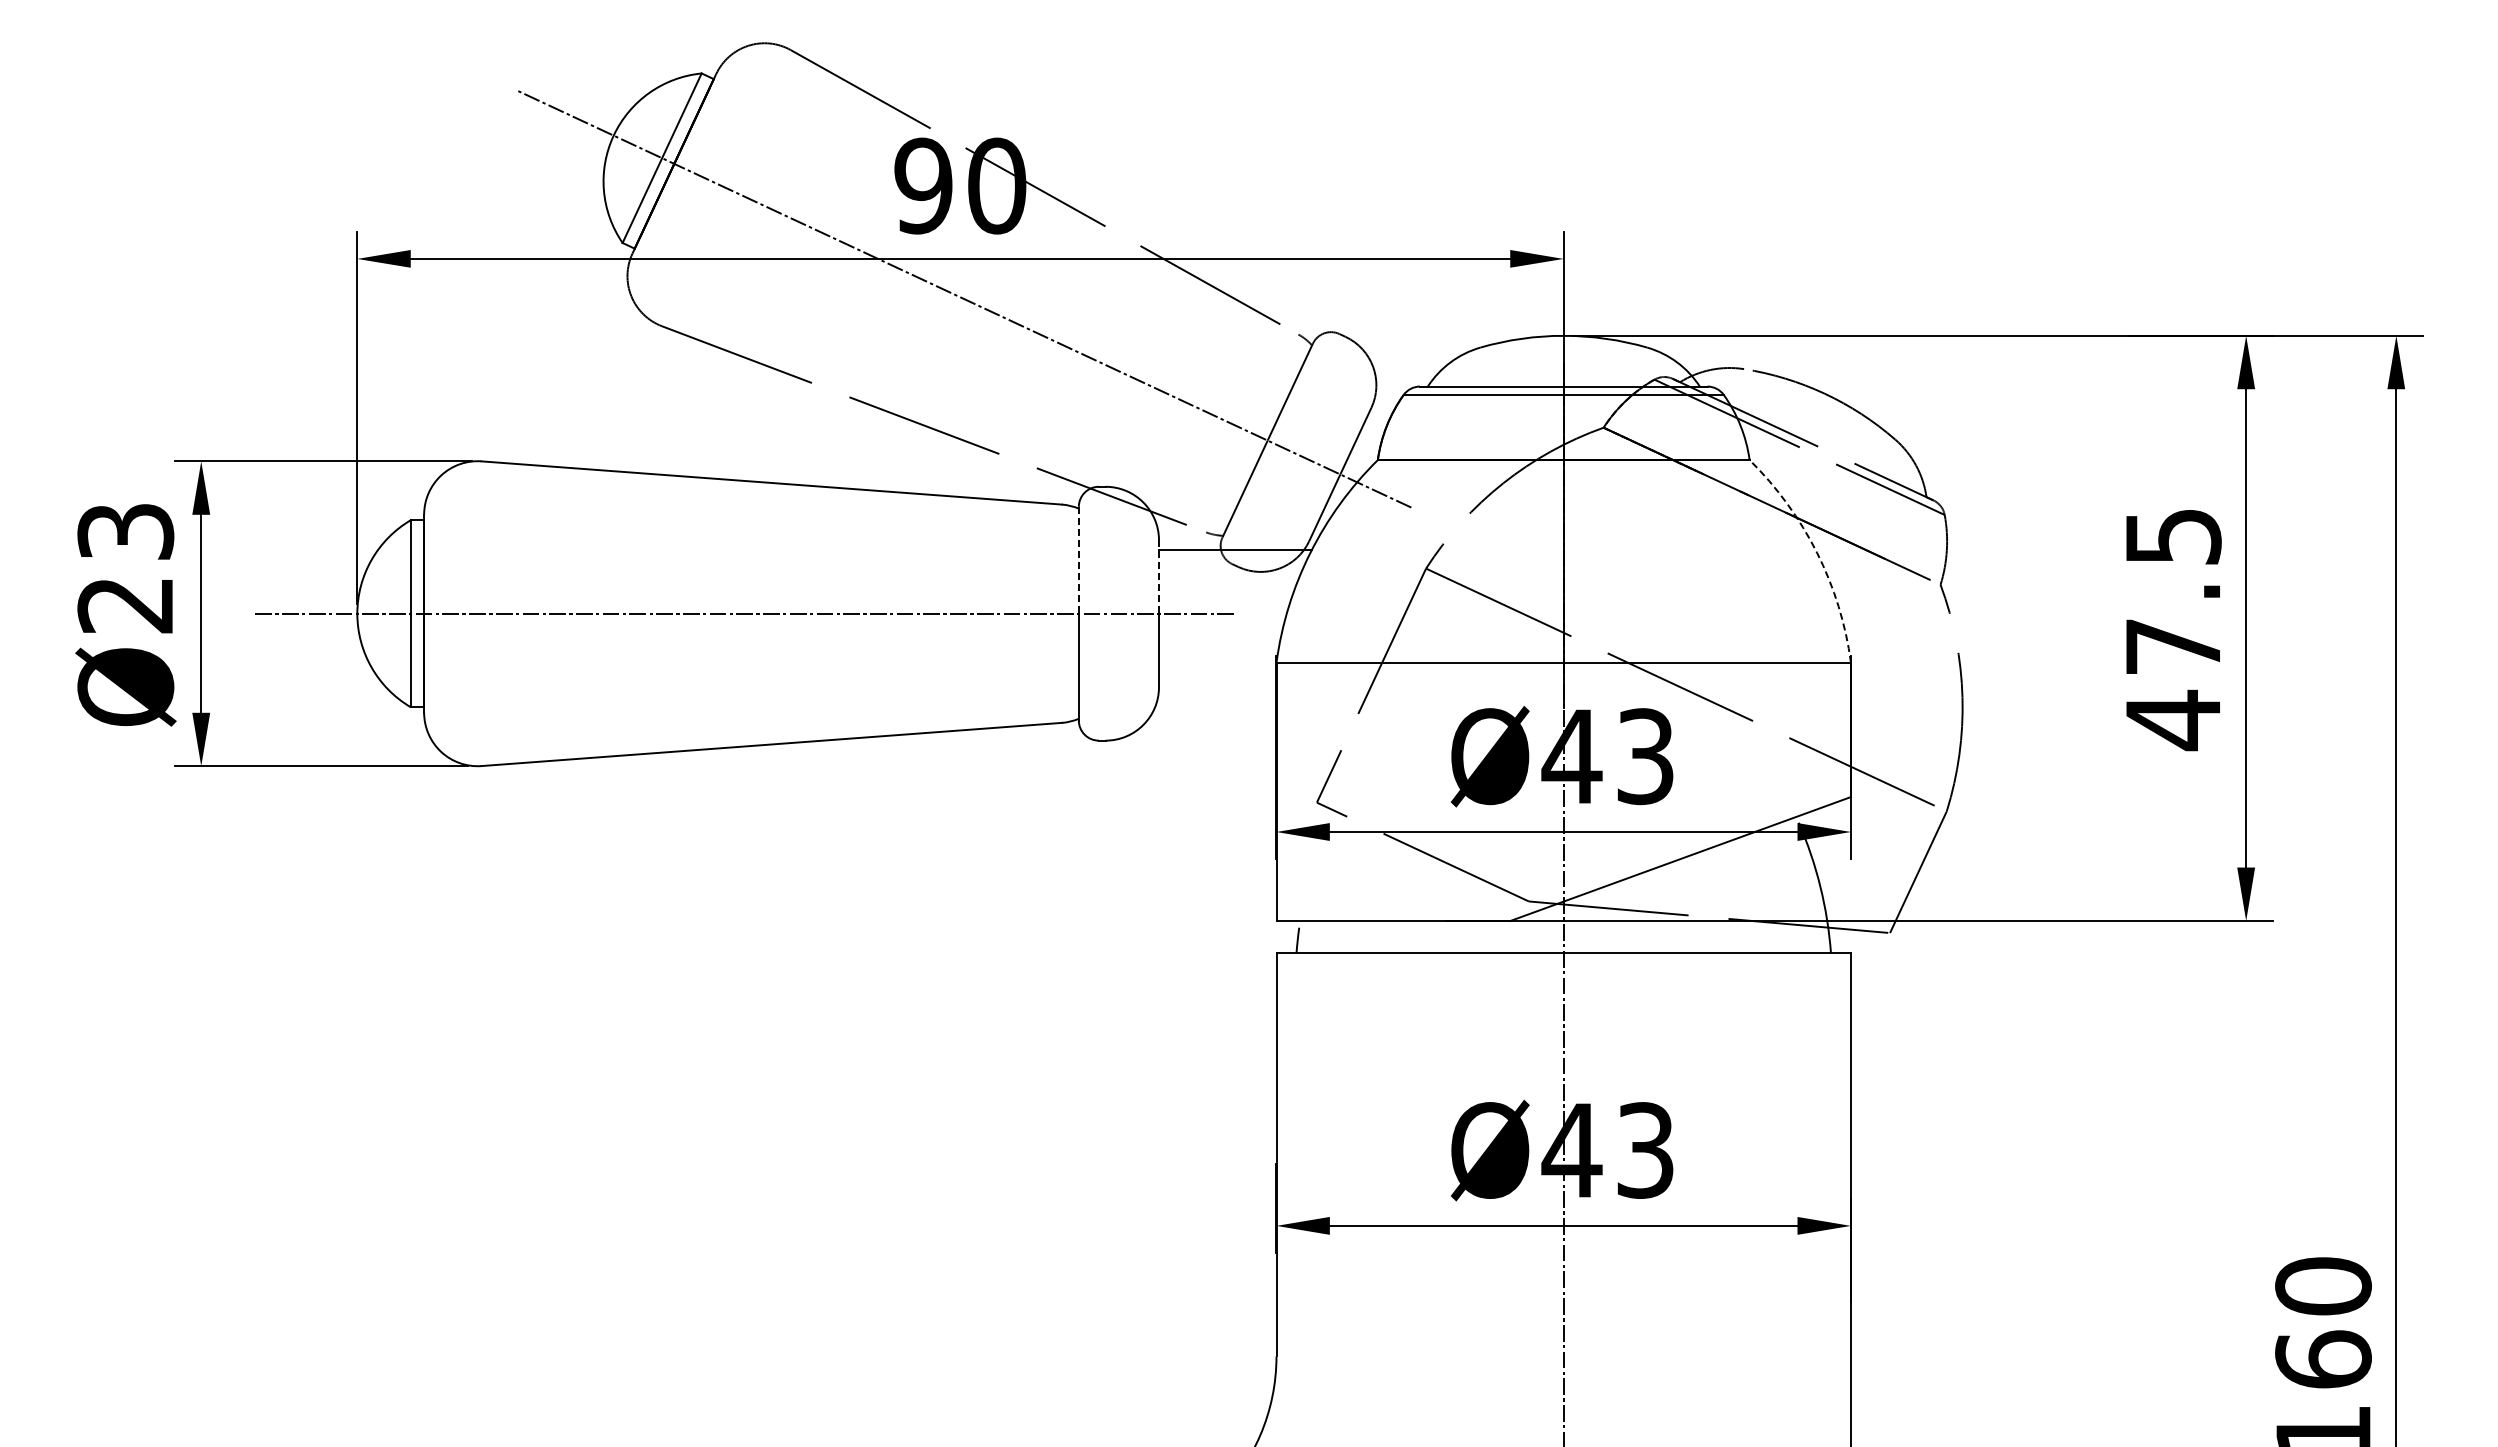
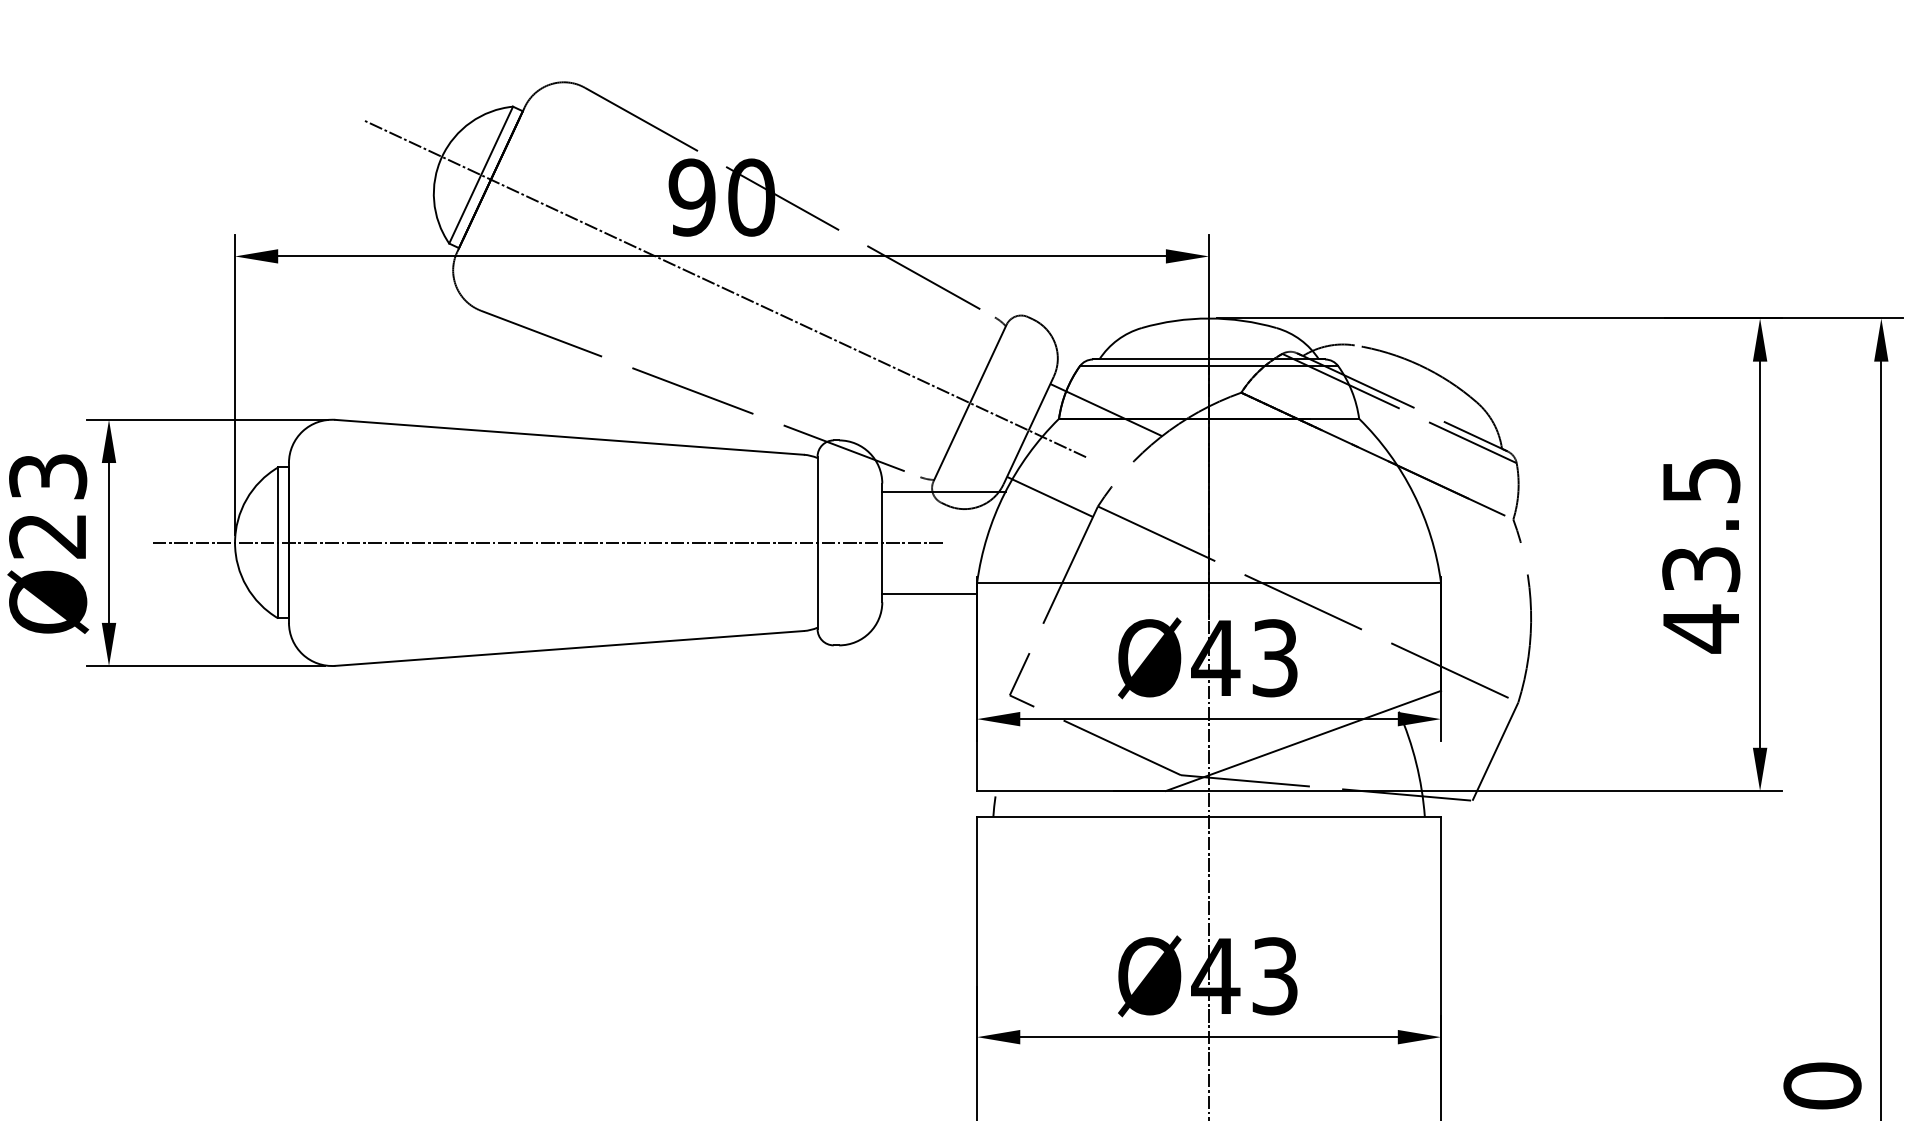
line: (1436, 448) -> (1106, 409), added
arc: (1817, 553) -> (1413, 494), dashed -> solid
line: (1366, 556) -> (1049, 496), added
line: (1078, 560) -> (817, 499), dashed -> solid
line: (1159, 576) -> (882, 512), dashed -> solid
text: (2172, 646) -> (1700, 569), 47.5 -> 43.5
line: (1217, 677) -> (929, 594), added

